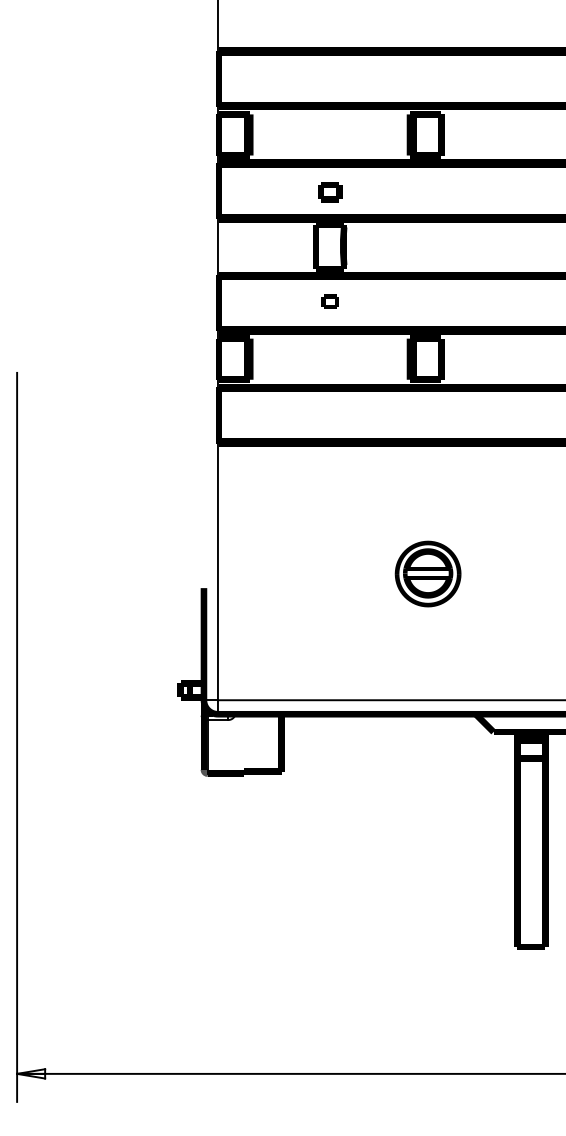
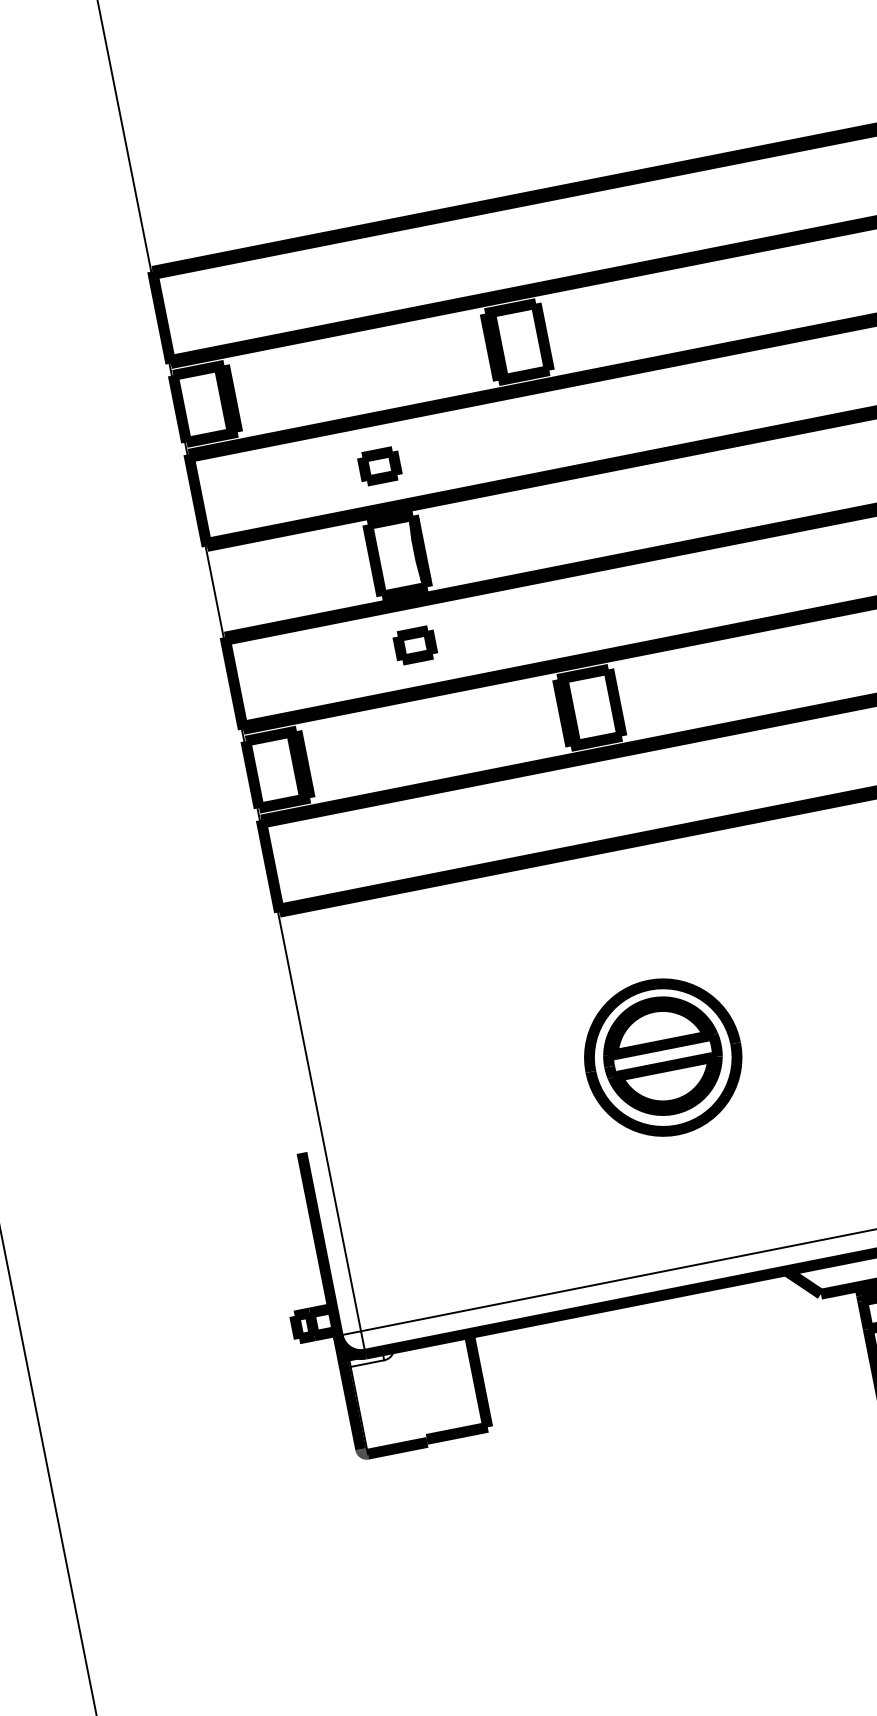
part: (330, 301) -> (415, 644), size x1.43
part: (427, 573) -> (661, 1056), size x1.43

